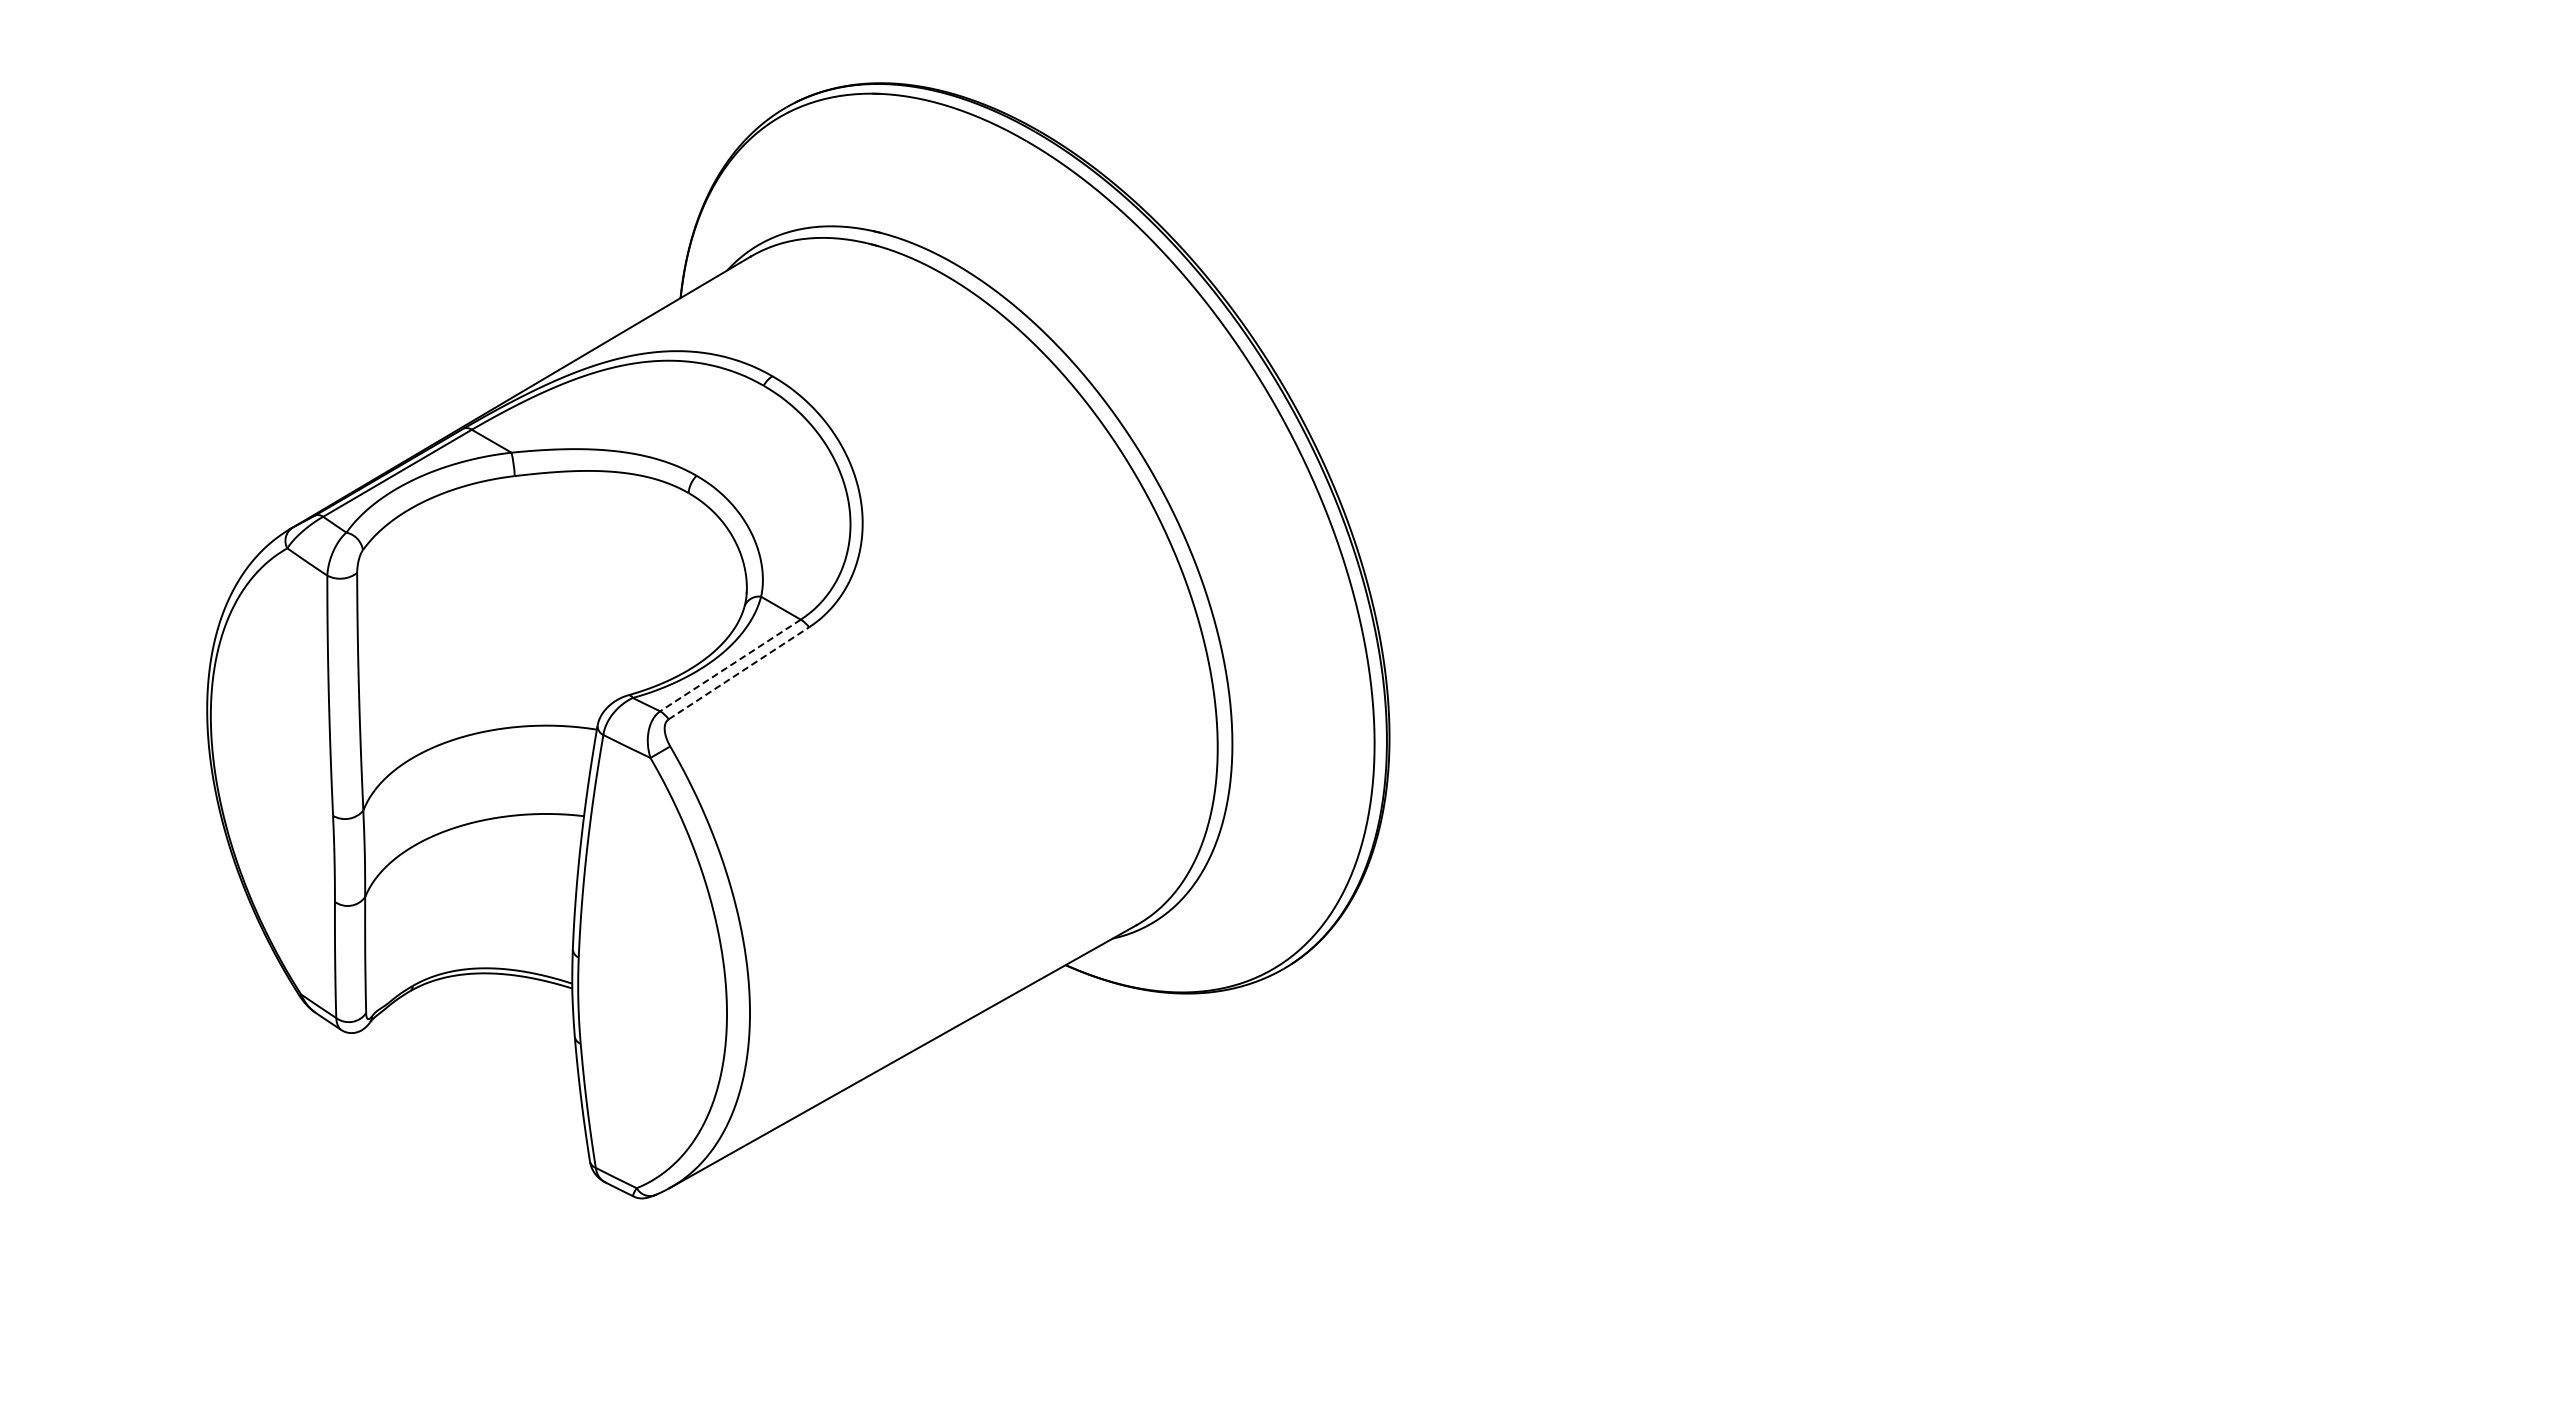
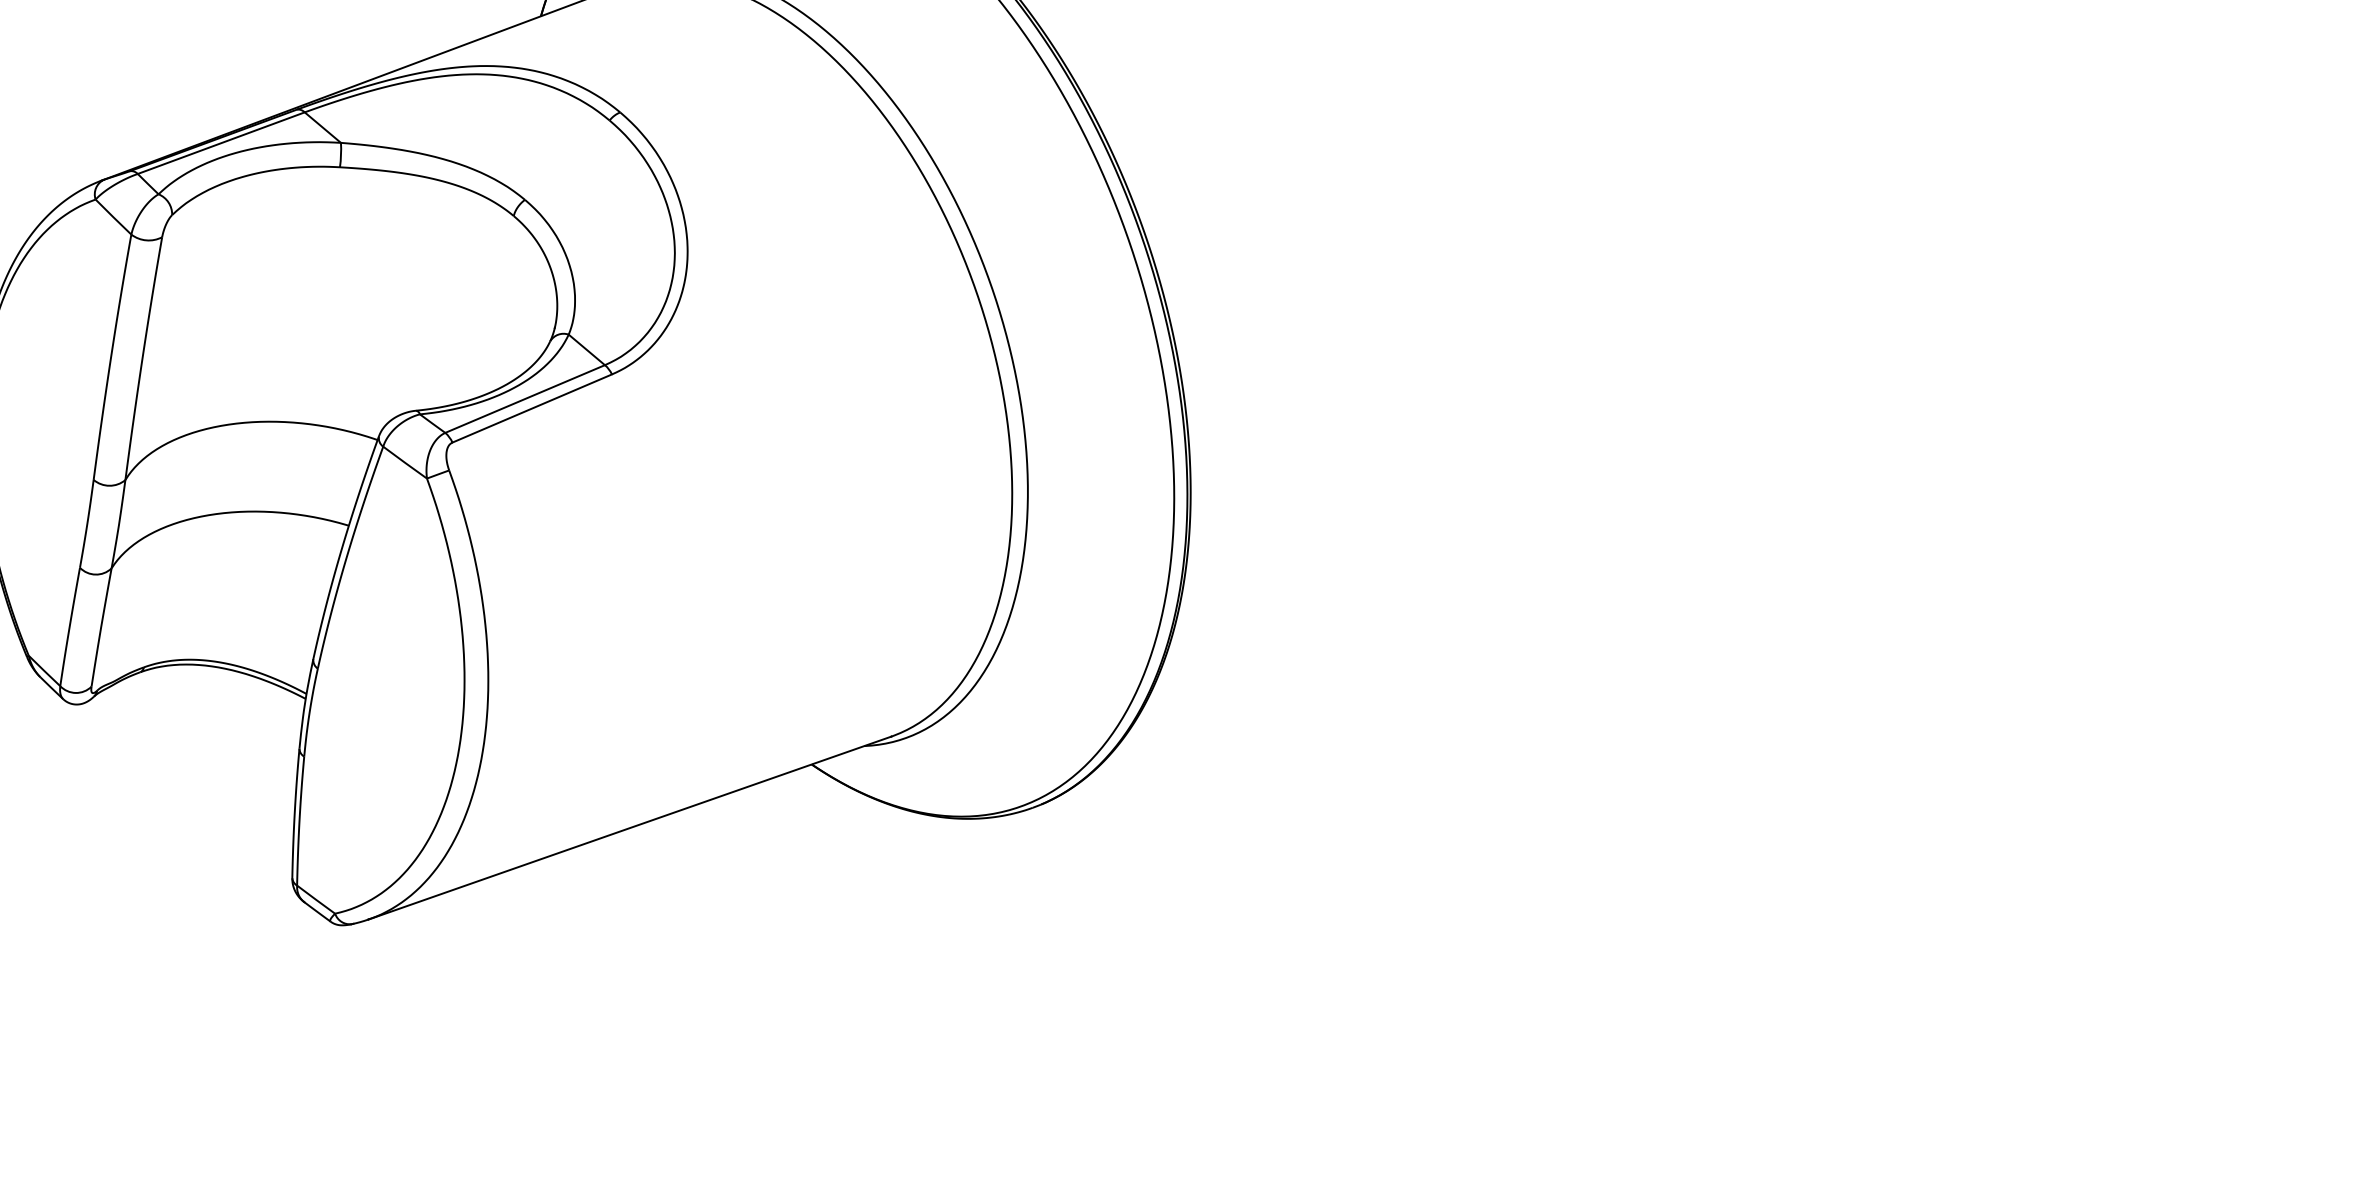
line: (730, 665) -> (525, 399), dashed -> solid
line: (738, 673) -> (531, 408), dashed -> solid

